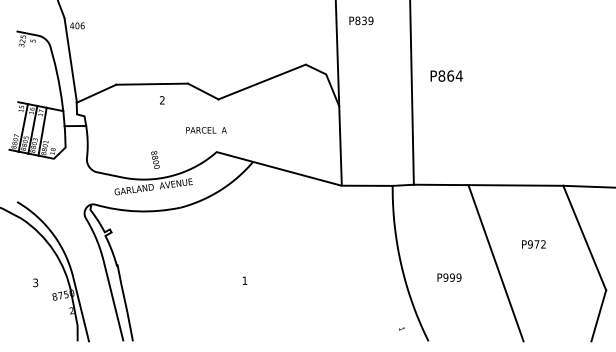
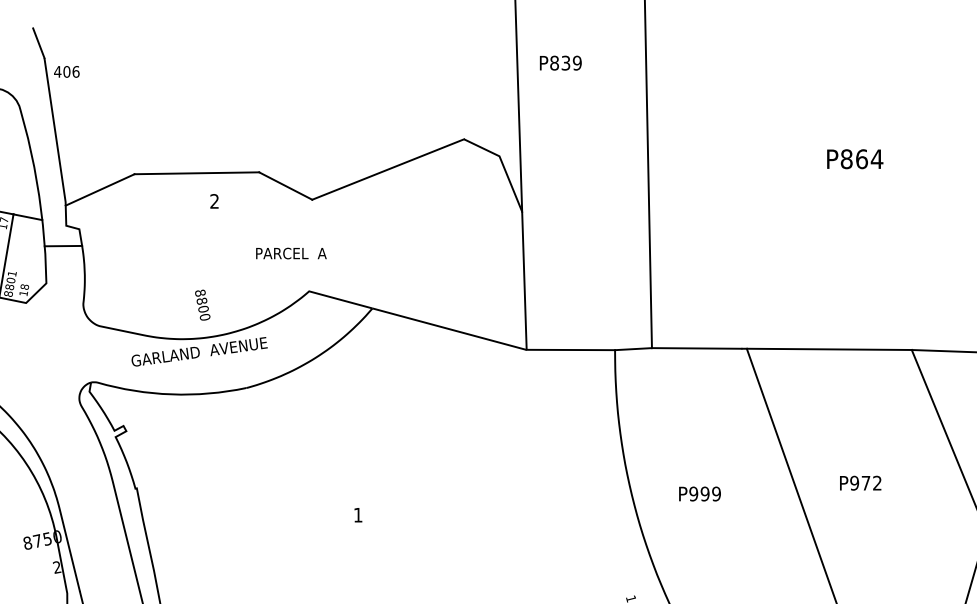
text: (446, 75) -> (854, 158), moved
text: (533, 244) -> (859, 483), moved
text: (449, 277) -> (699, 493), moved

